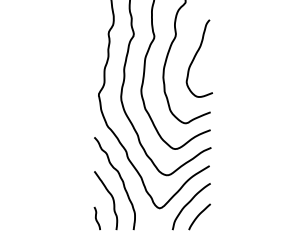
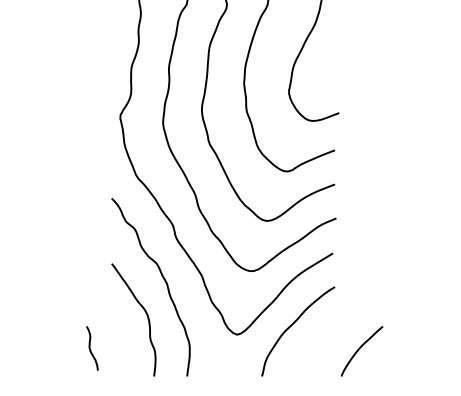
curve: (199, 215) -> (361, 348), moved
curve: (96, 218) -> (90, 348), moved

